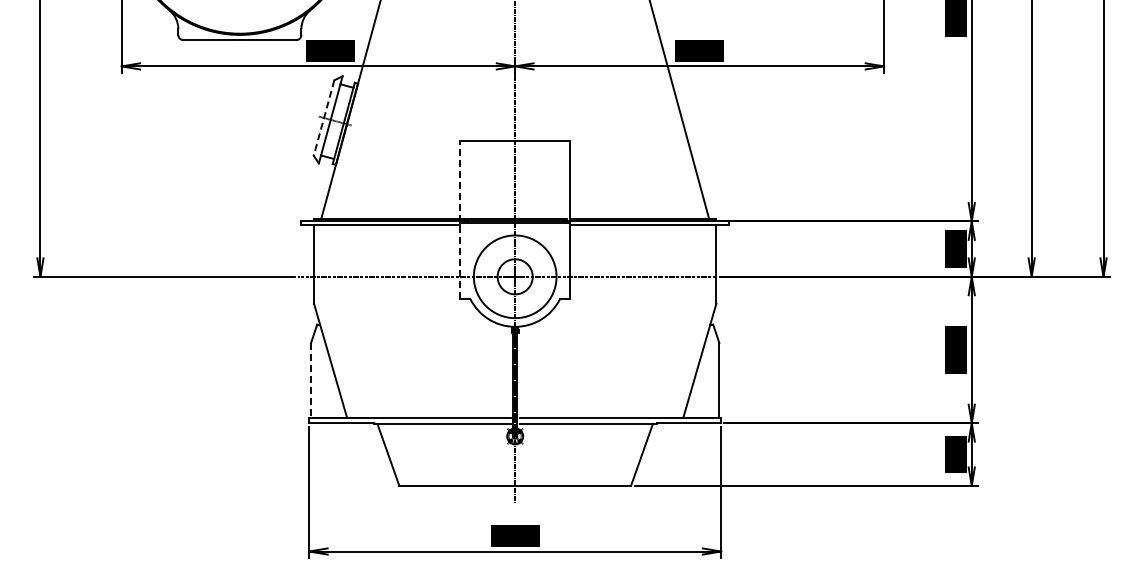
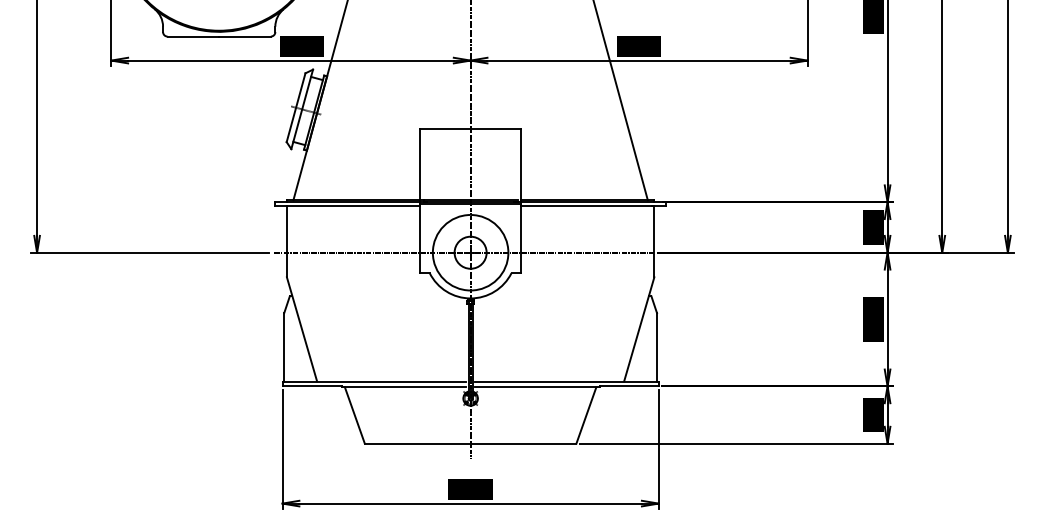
line: (323, 118) -> (295, 108), dashed -> solid
line: (460, 219) -> (420, 200), dashed -> solid
line: (311, 380) -> (284, 347), dashed -> solid

